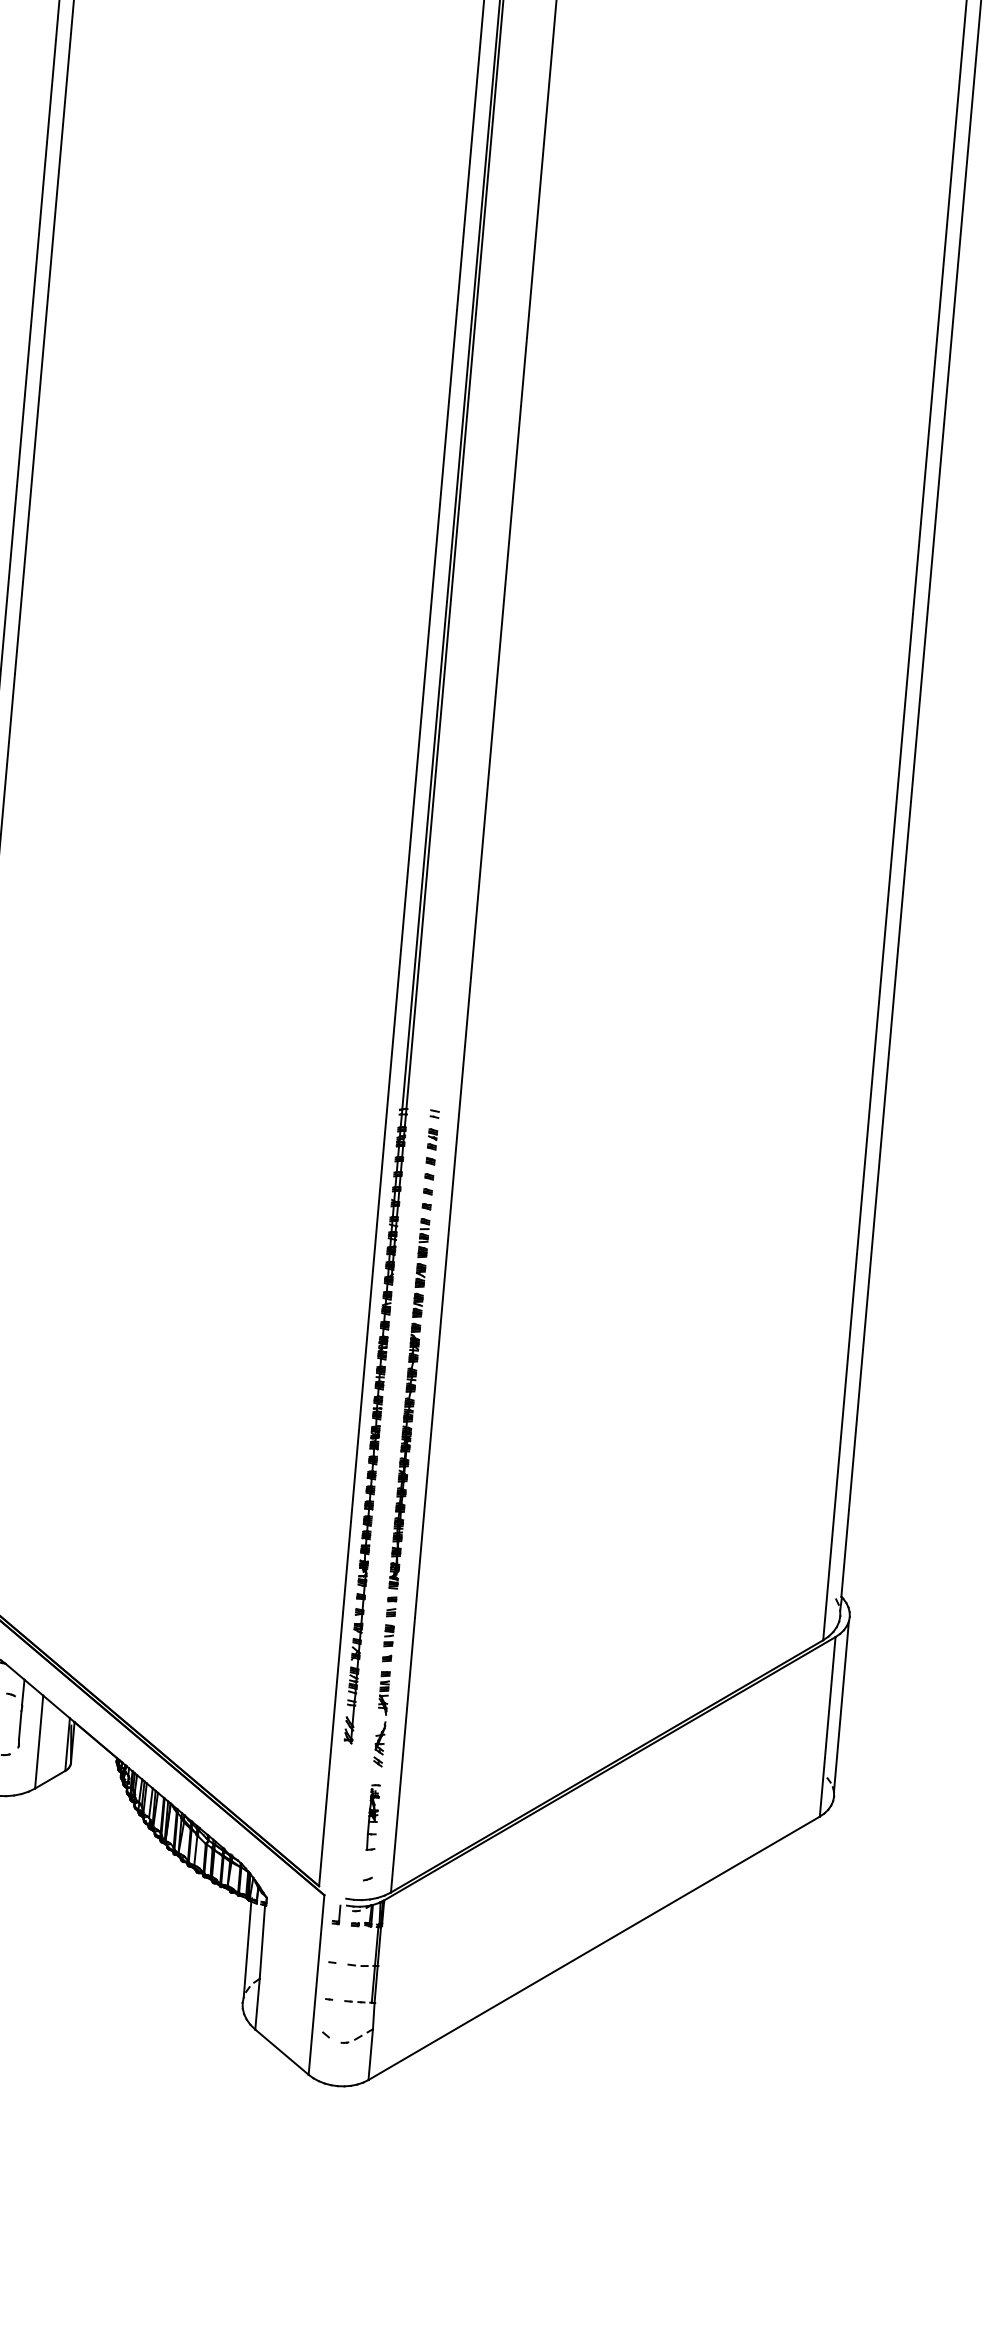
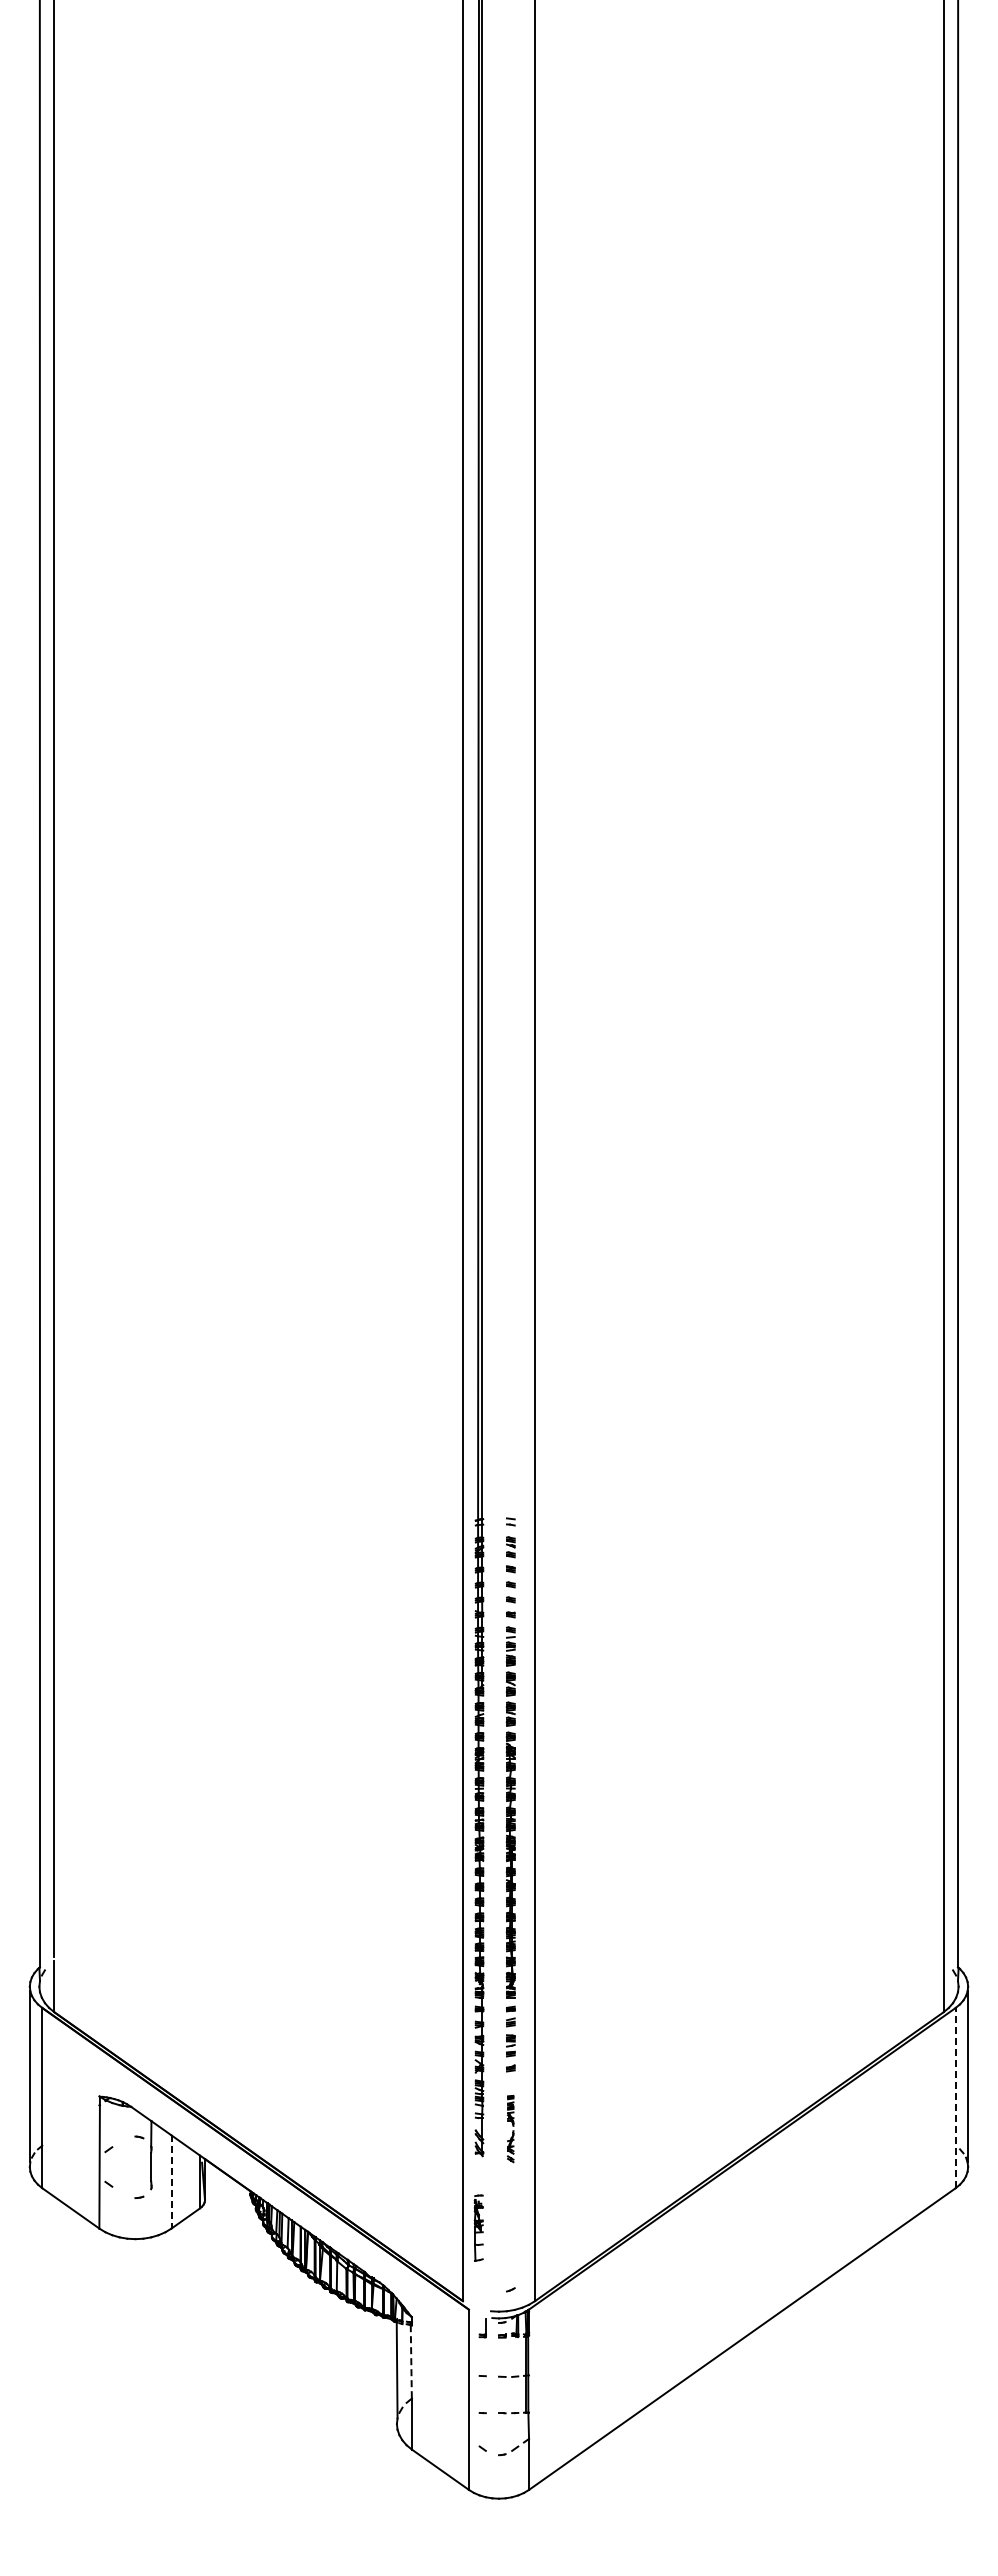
part: (381, 1718) -> (510, 2128), size x0.7
line: (827, 1726) -> (955, 2097), solid -> dashed
line: (39, 1741) -> (171, 2181), solid -> dashed
part: (372, 1816) -> (478, 2227), moved
line: (262, 1941) -> (411, 2361), solid -> dashed

